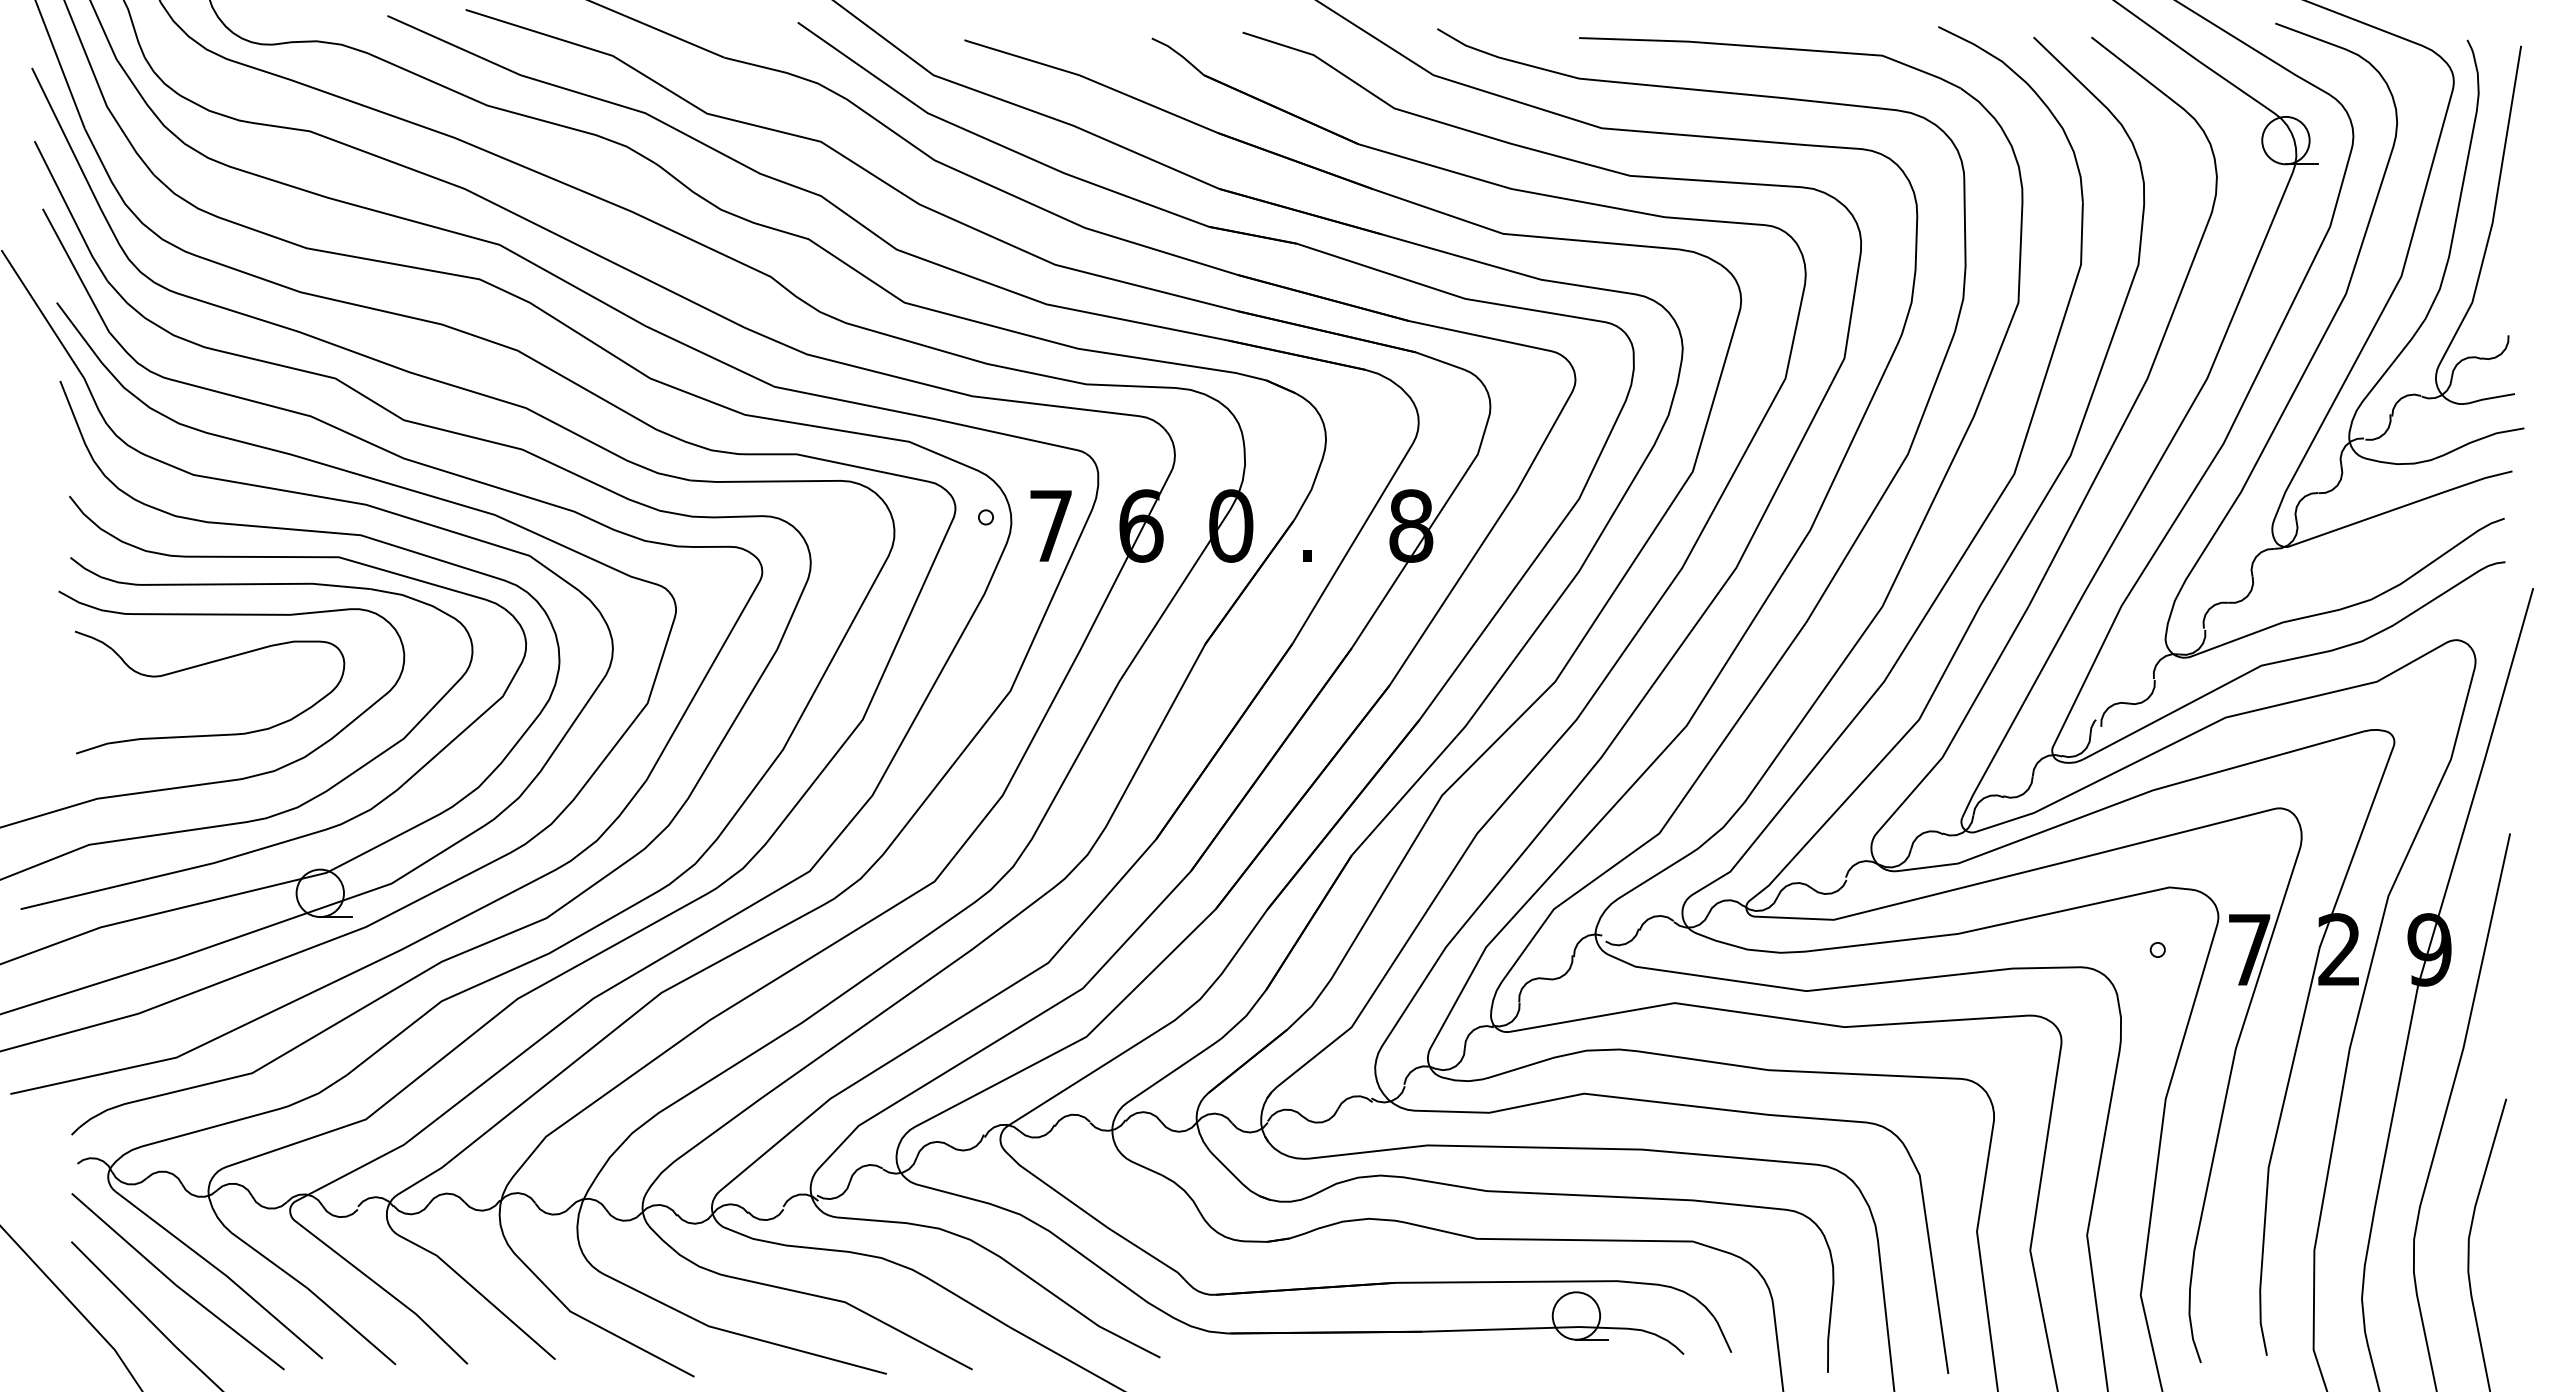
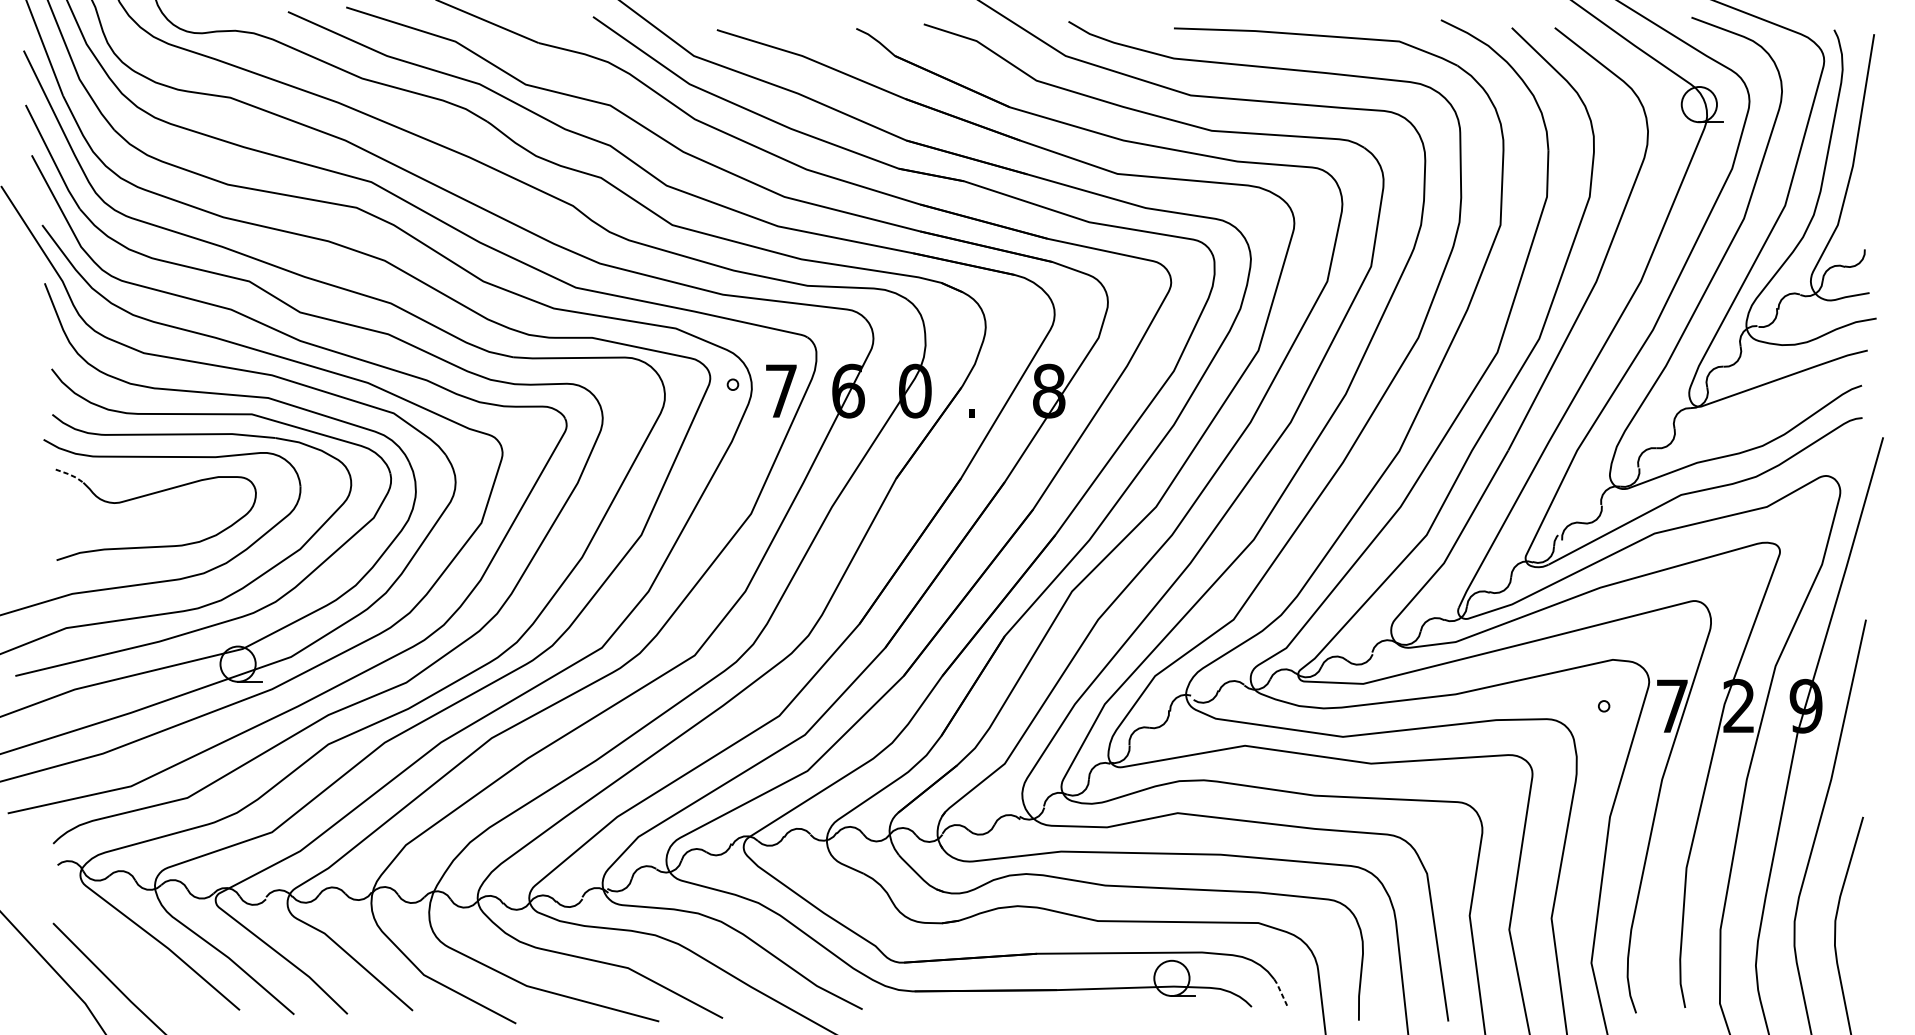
line: (94, 638) -> (70, 474), solid -> dashed
line: (175, 1283) -> (130, 954), removed
line: (1723, 1334) -> (1281, 992), solid -> dashed

